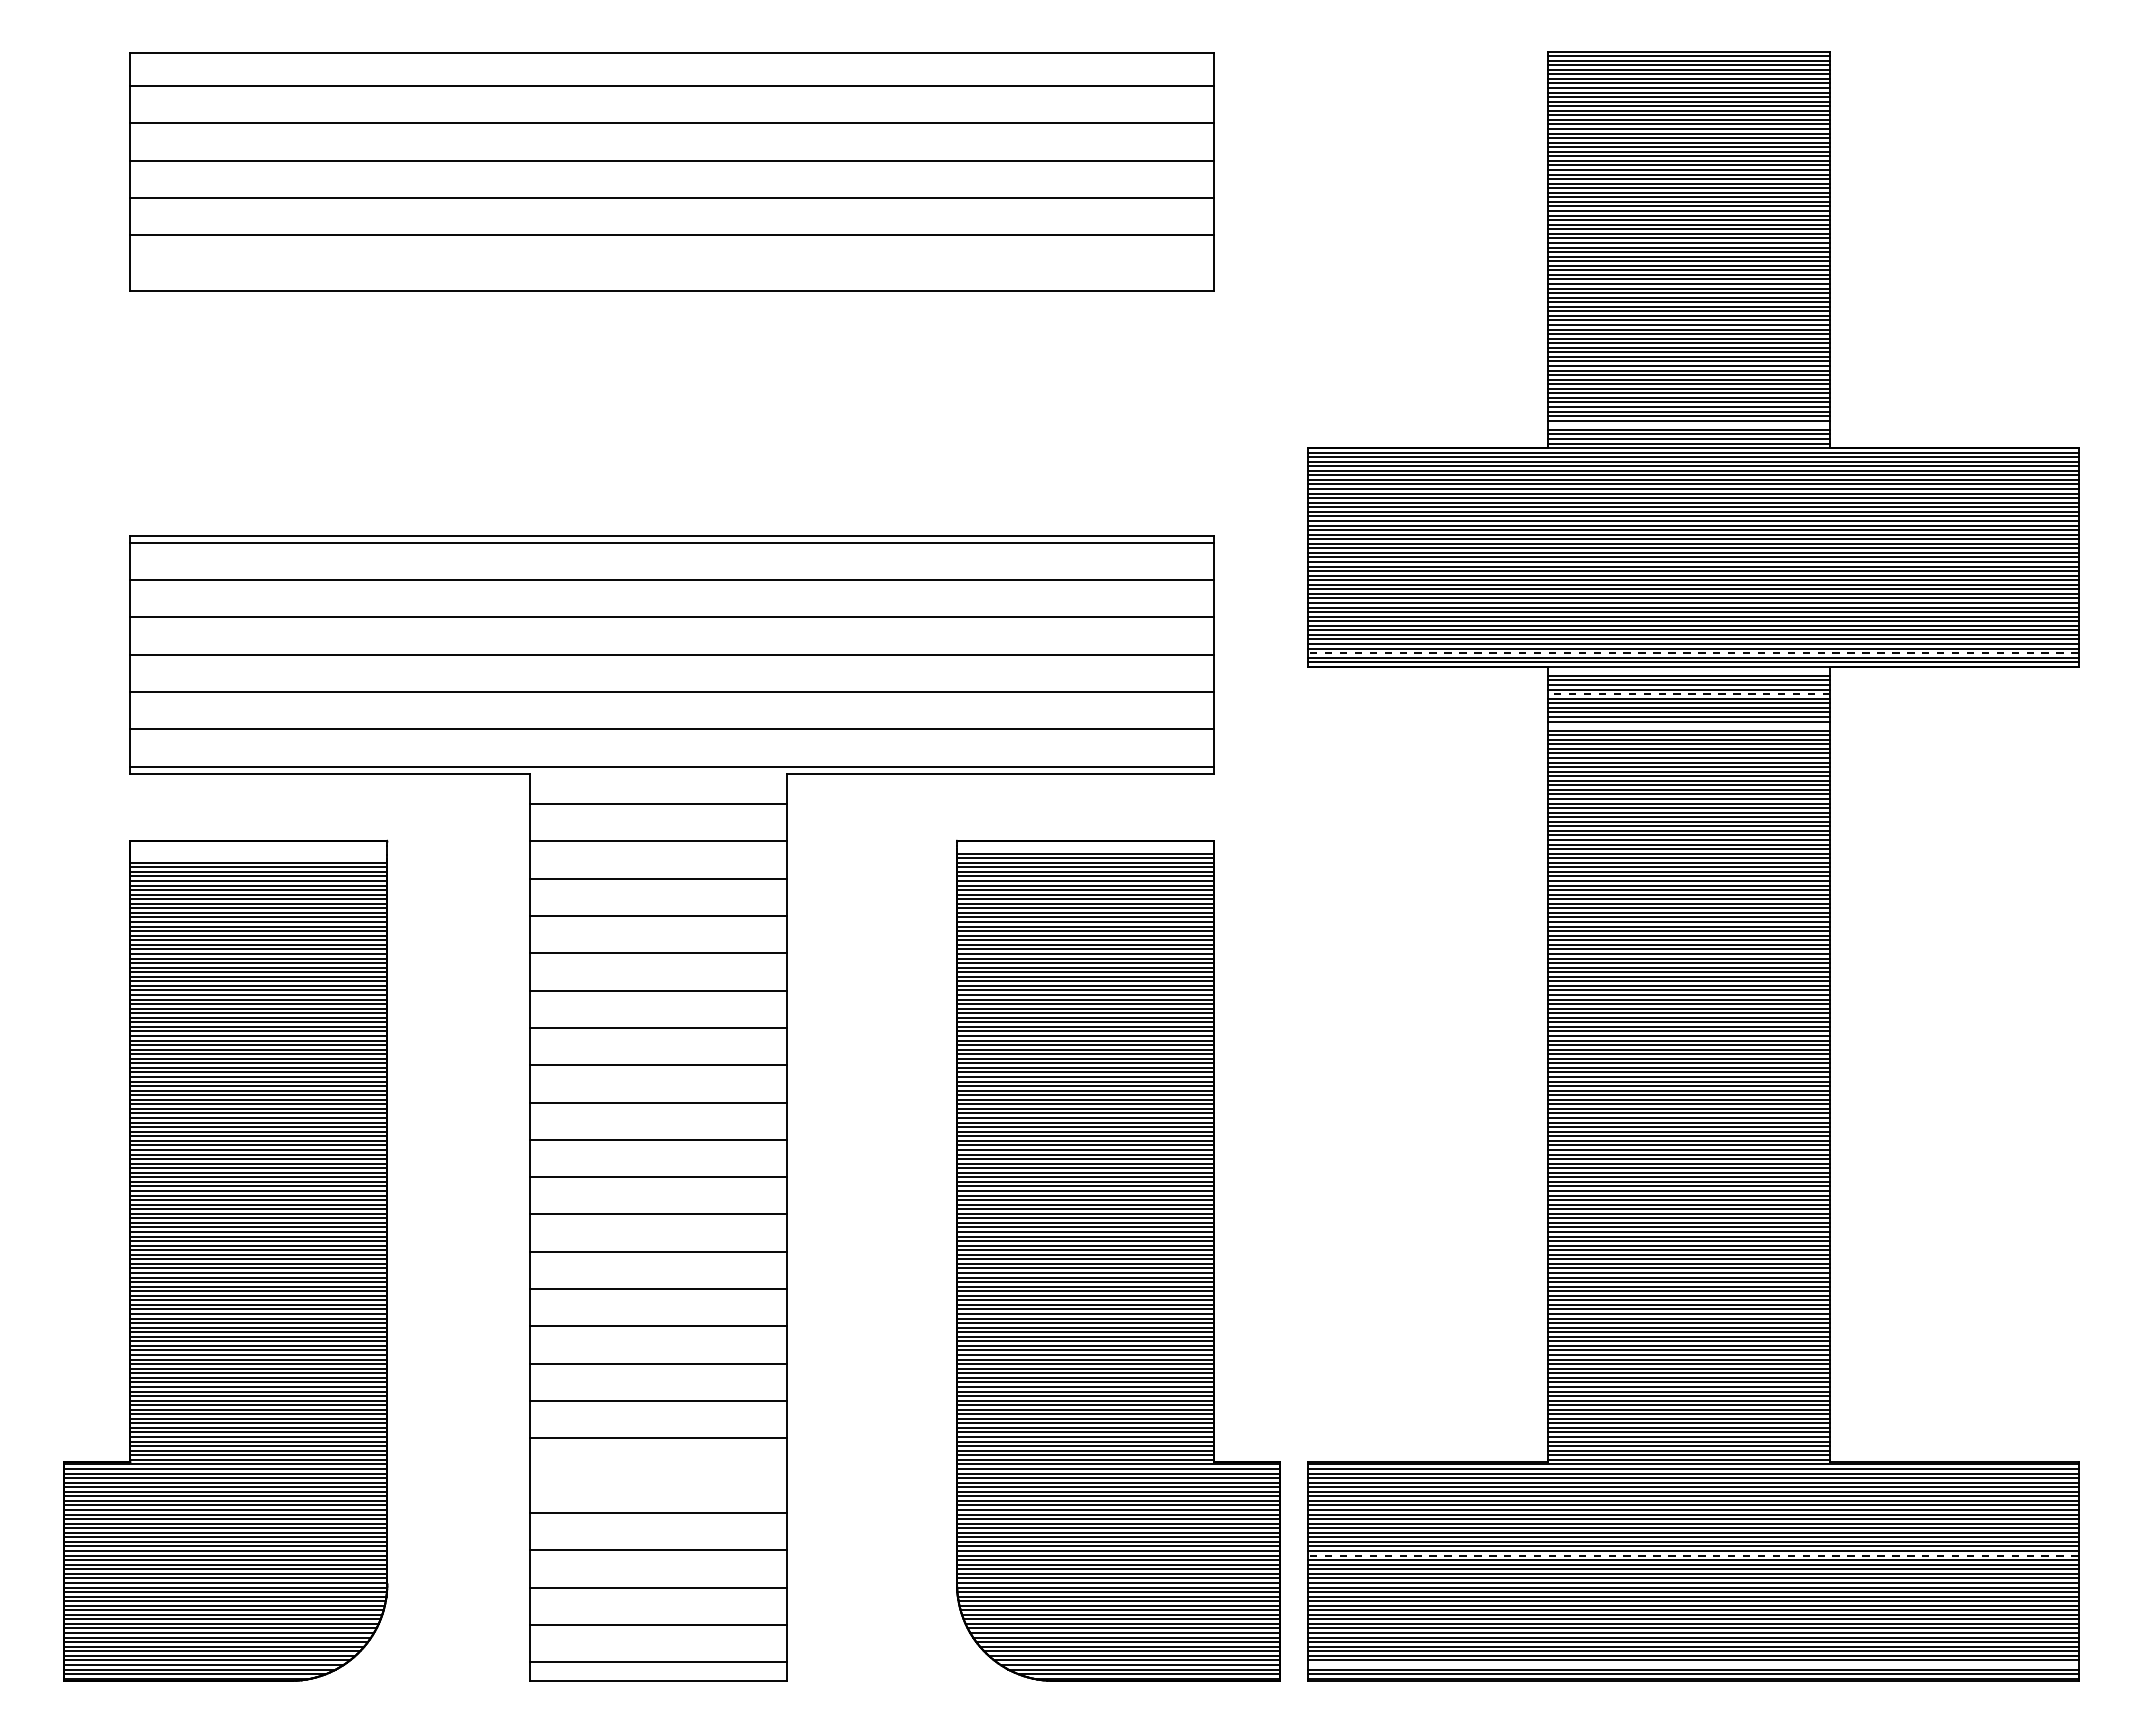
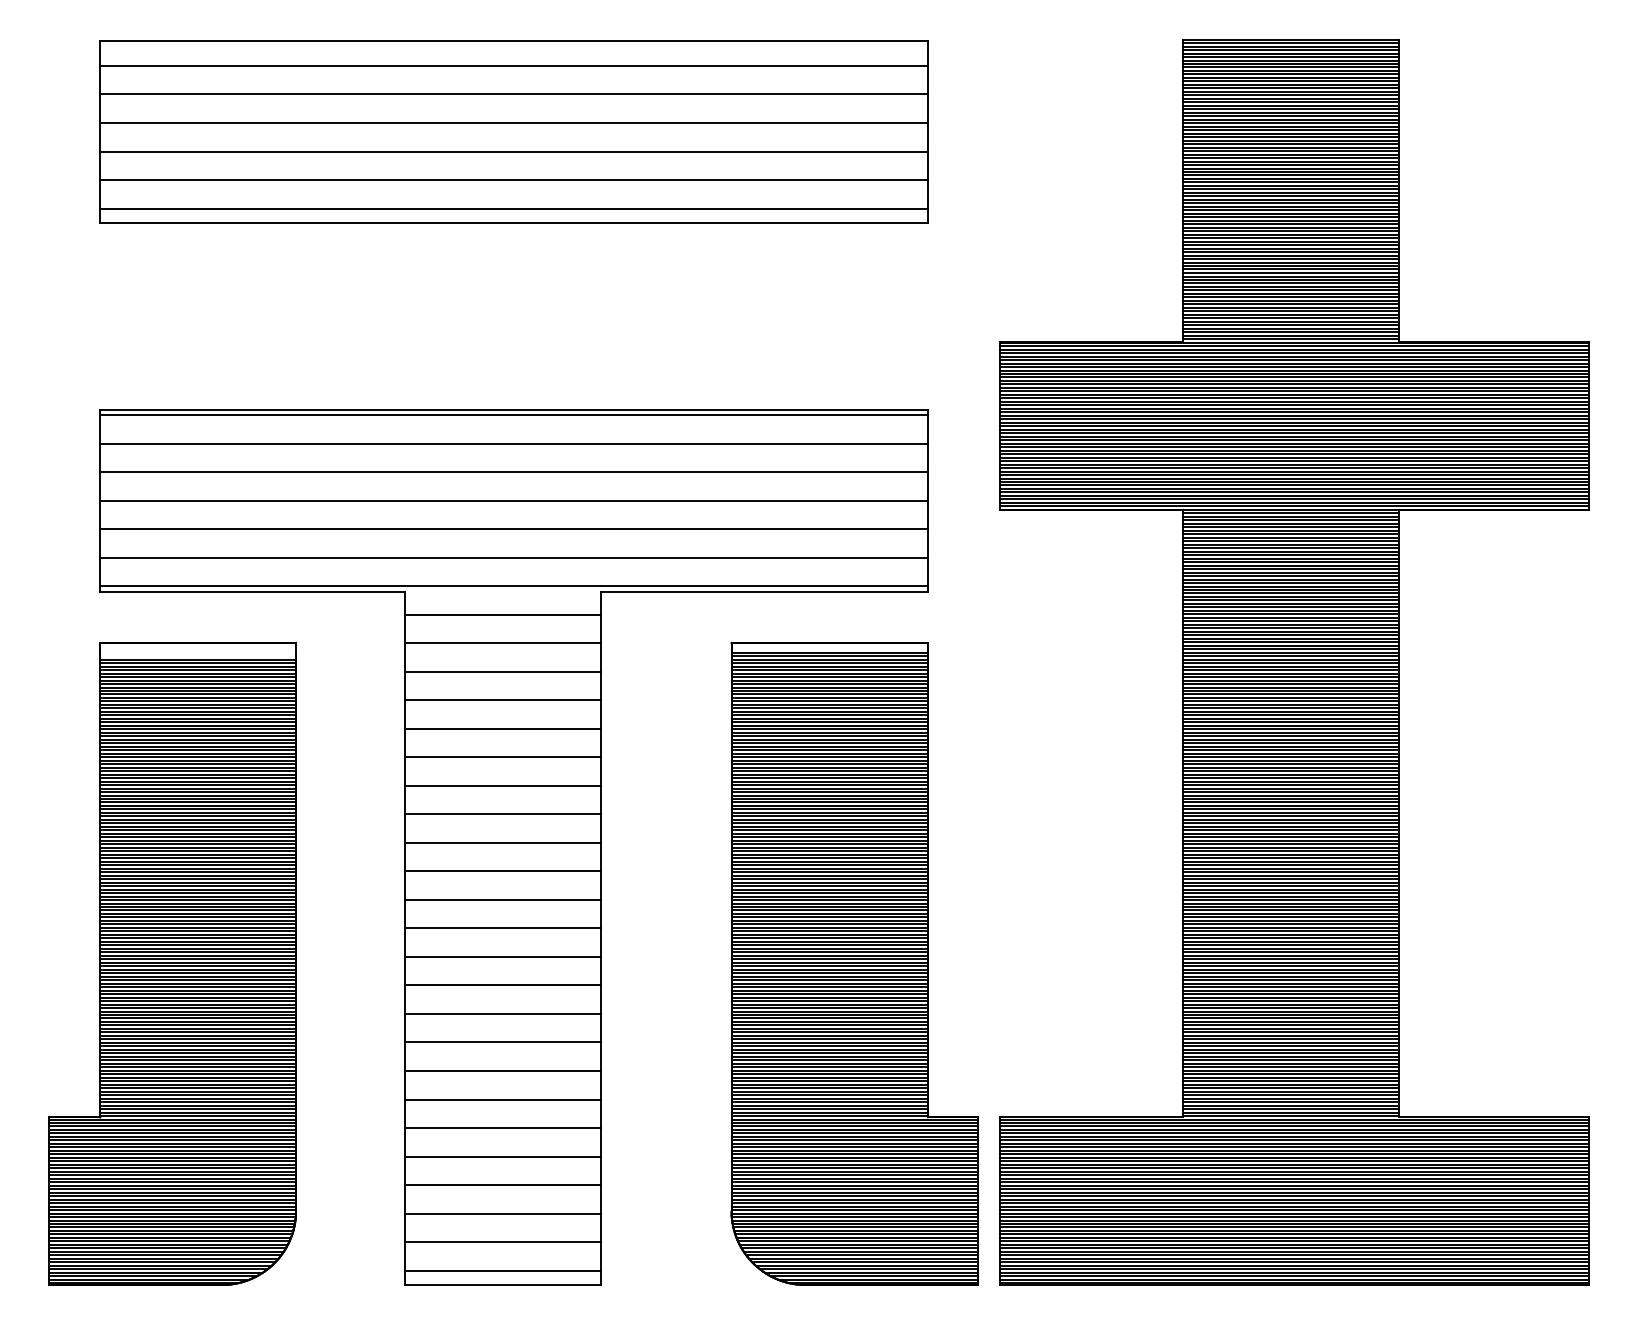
line: (671, 272) -> (513, 208), added
line: (1688, 425) -> (1290, 325), added
line: (1692, 653) -> (1293, 499), dashed -> solid
line: (1688, 671) -> (1290, 513), added
line: (1688, 694) -> (1290, 531), dashed -> solid
line: (1688, 726) -> (1290, 555), added
line: (657, 1475) -> (502, 1127), added
line: (1692, 1555) -> (1293, 1189), dashed -> solid
line: (1692, 1664) -> (1293, 1272), added

